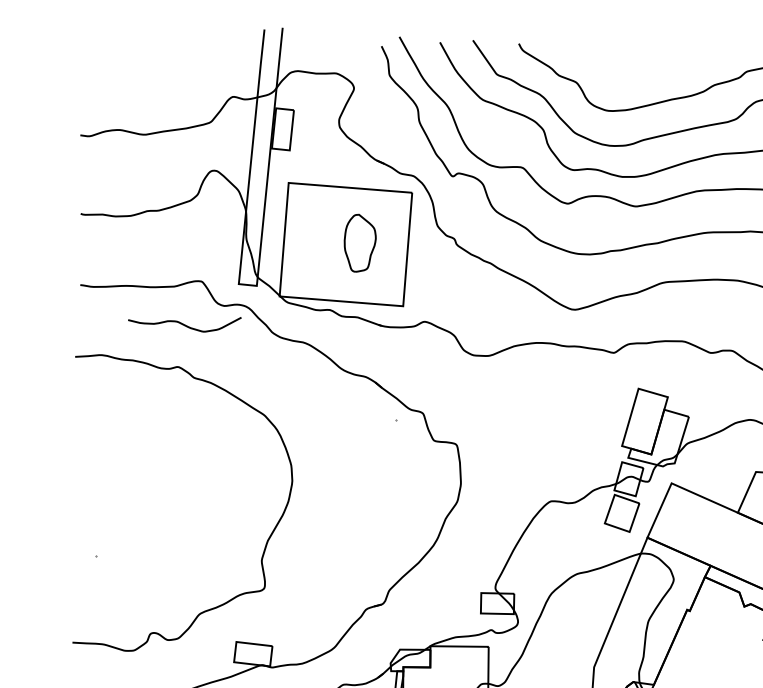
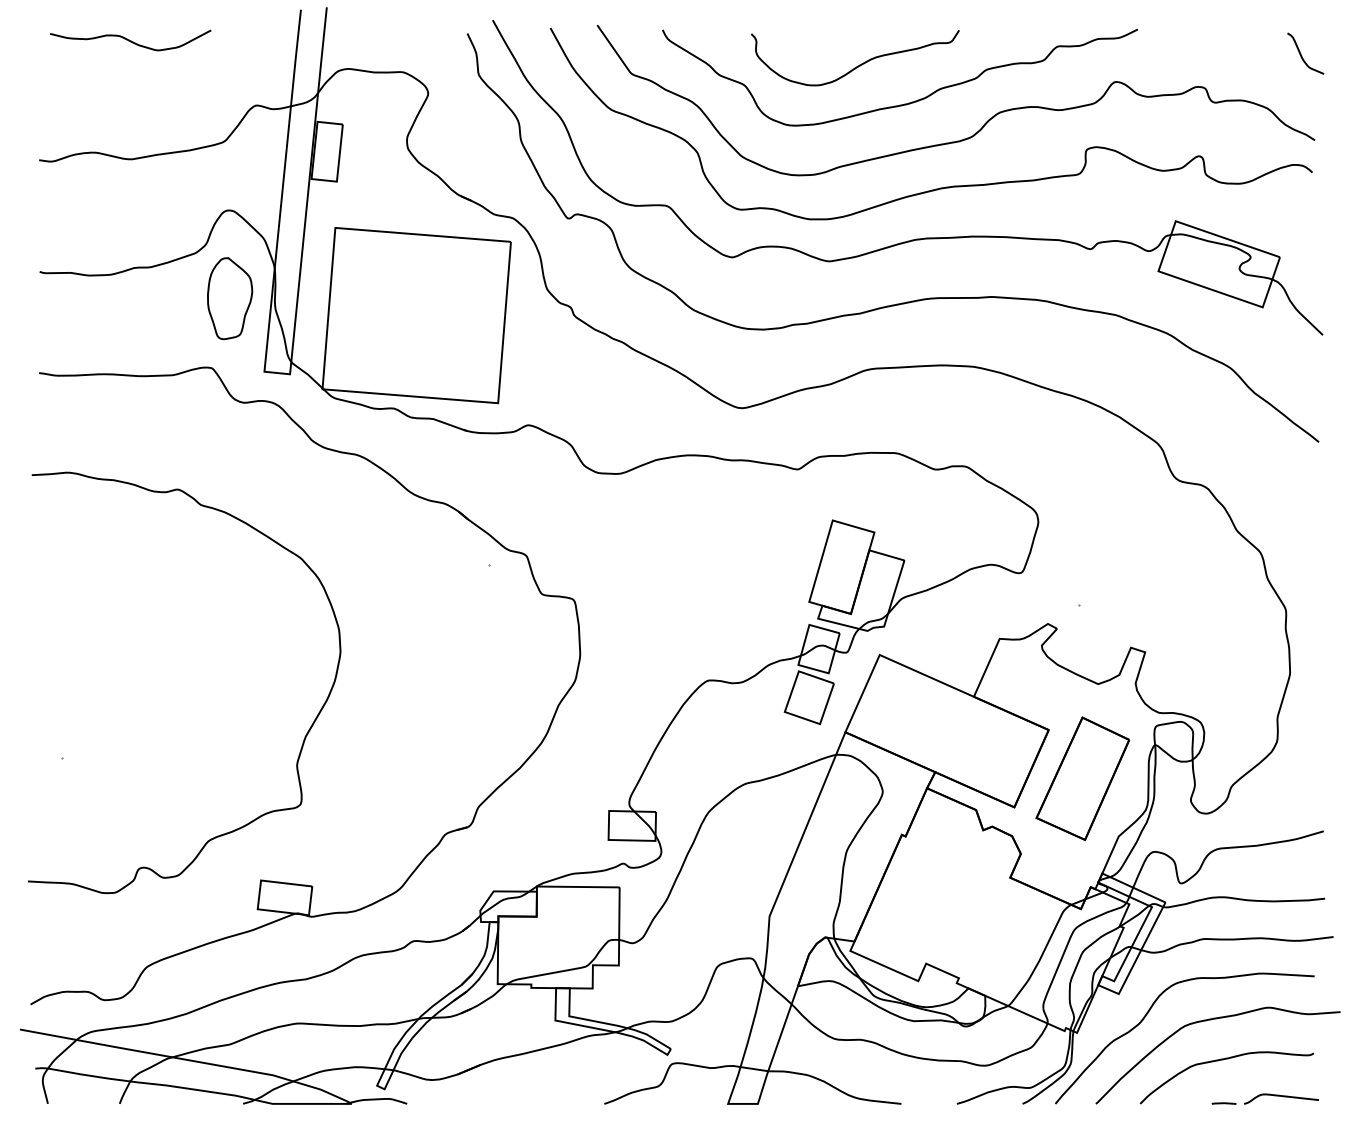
curve: (655, 68) -> (857, 65), added
part: (360, 243) -> (230, 298), moved
curve: (184, 324) -> (130, 40), moved

